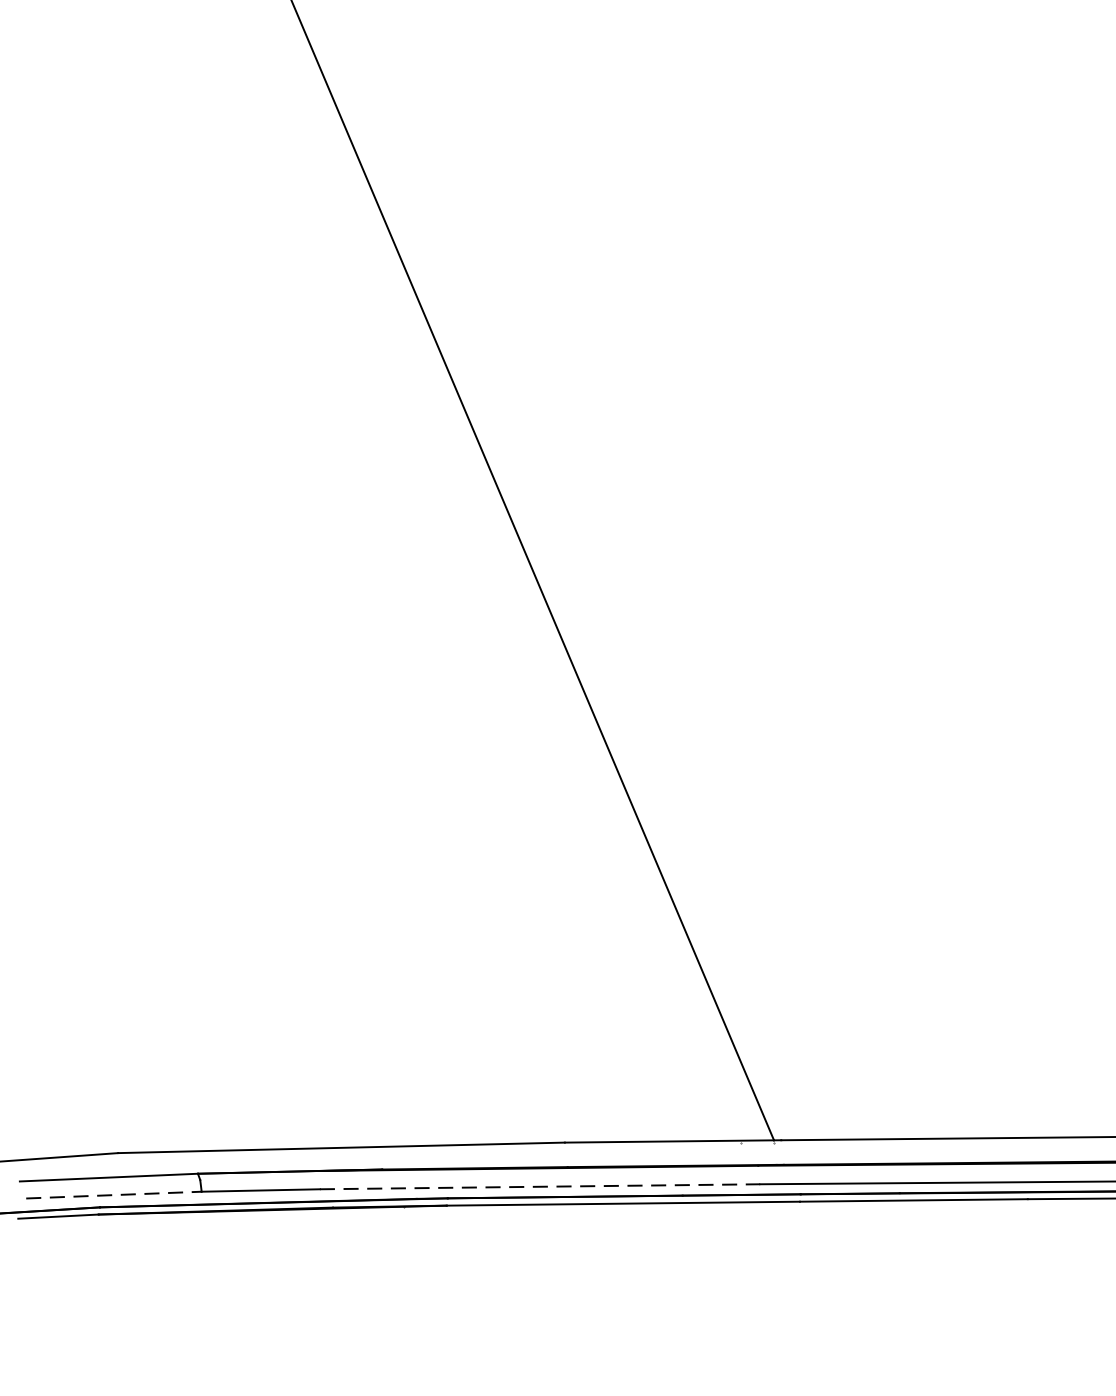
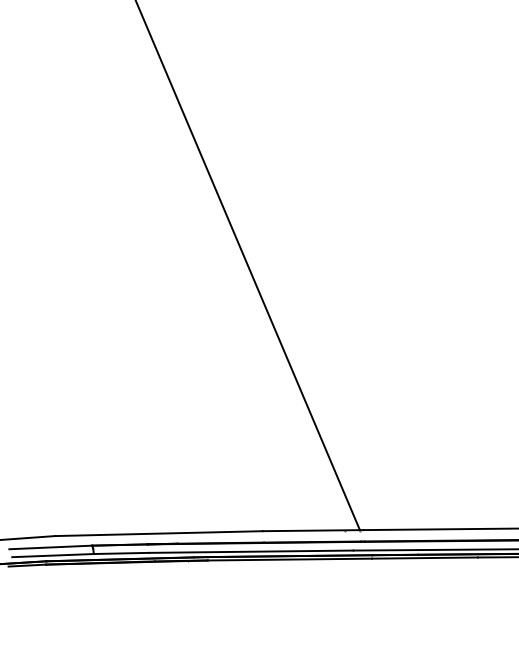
line: (540, 1186) -> (251, 551), dashed -> solid
line: (114, 1194) -> (53, 555), dashed -> solid

